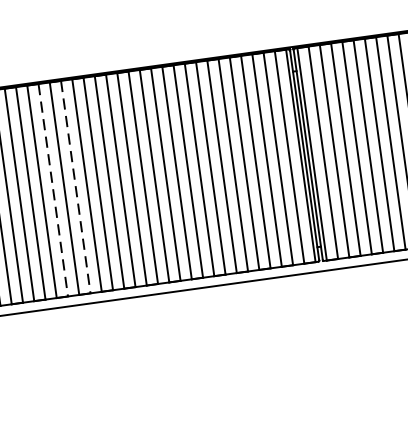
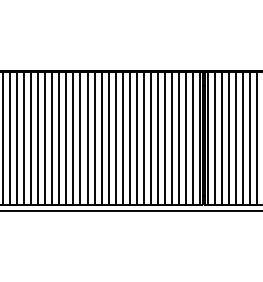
line: (76, 187) -> (59, 138), dashed -> solid
line: (53, 190) -> (45, 138), dashed -> solid

